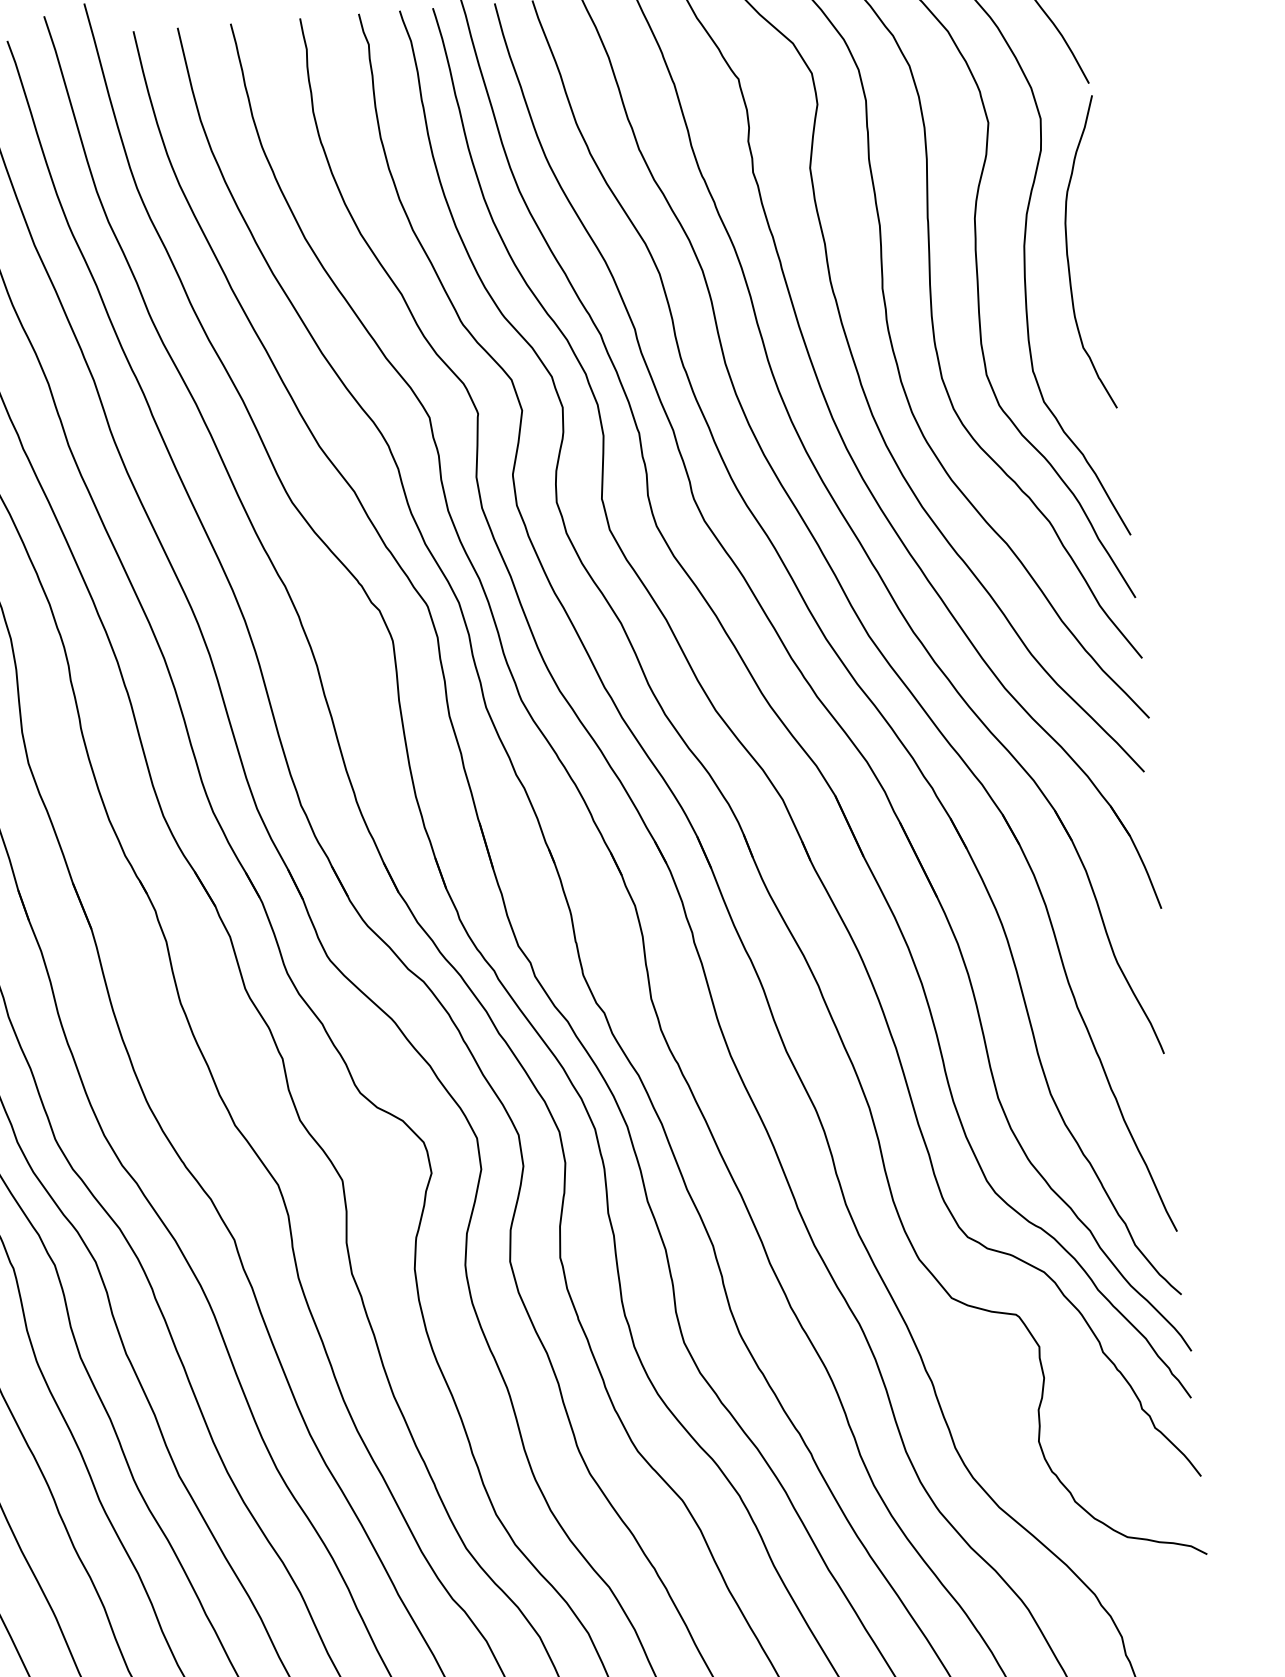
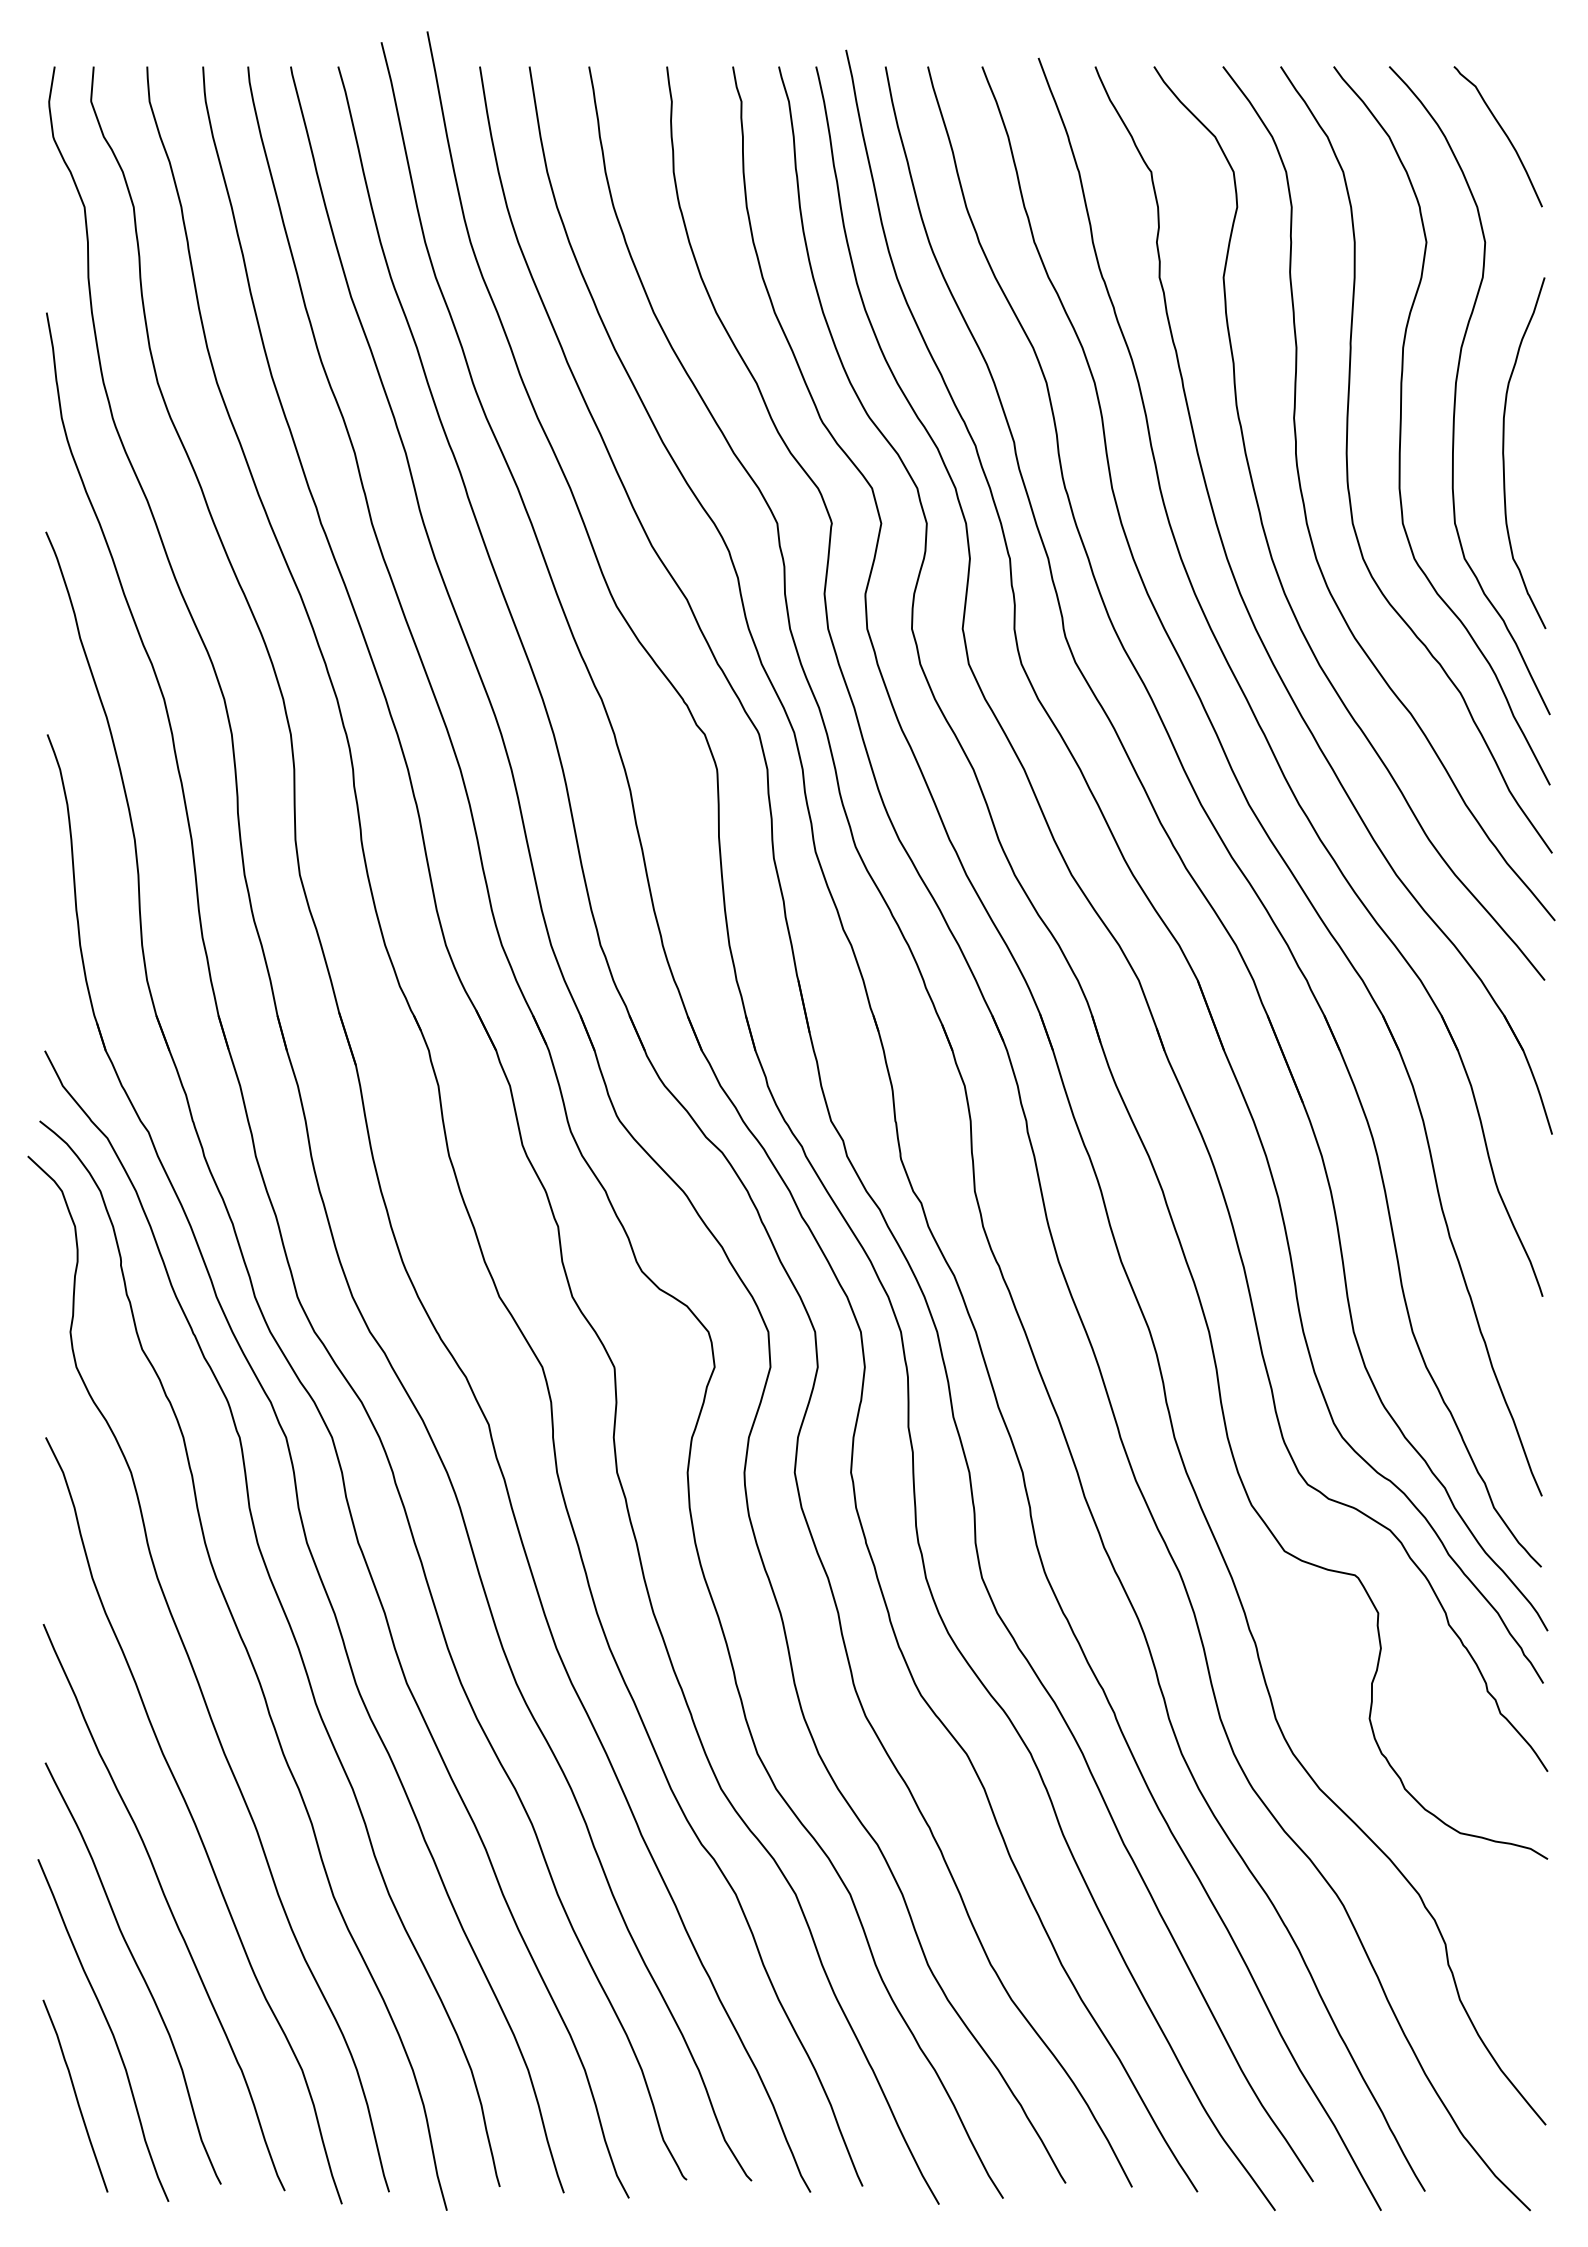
curve: (1068, 255) -> (1504, 454), moved

